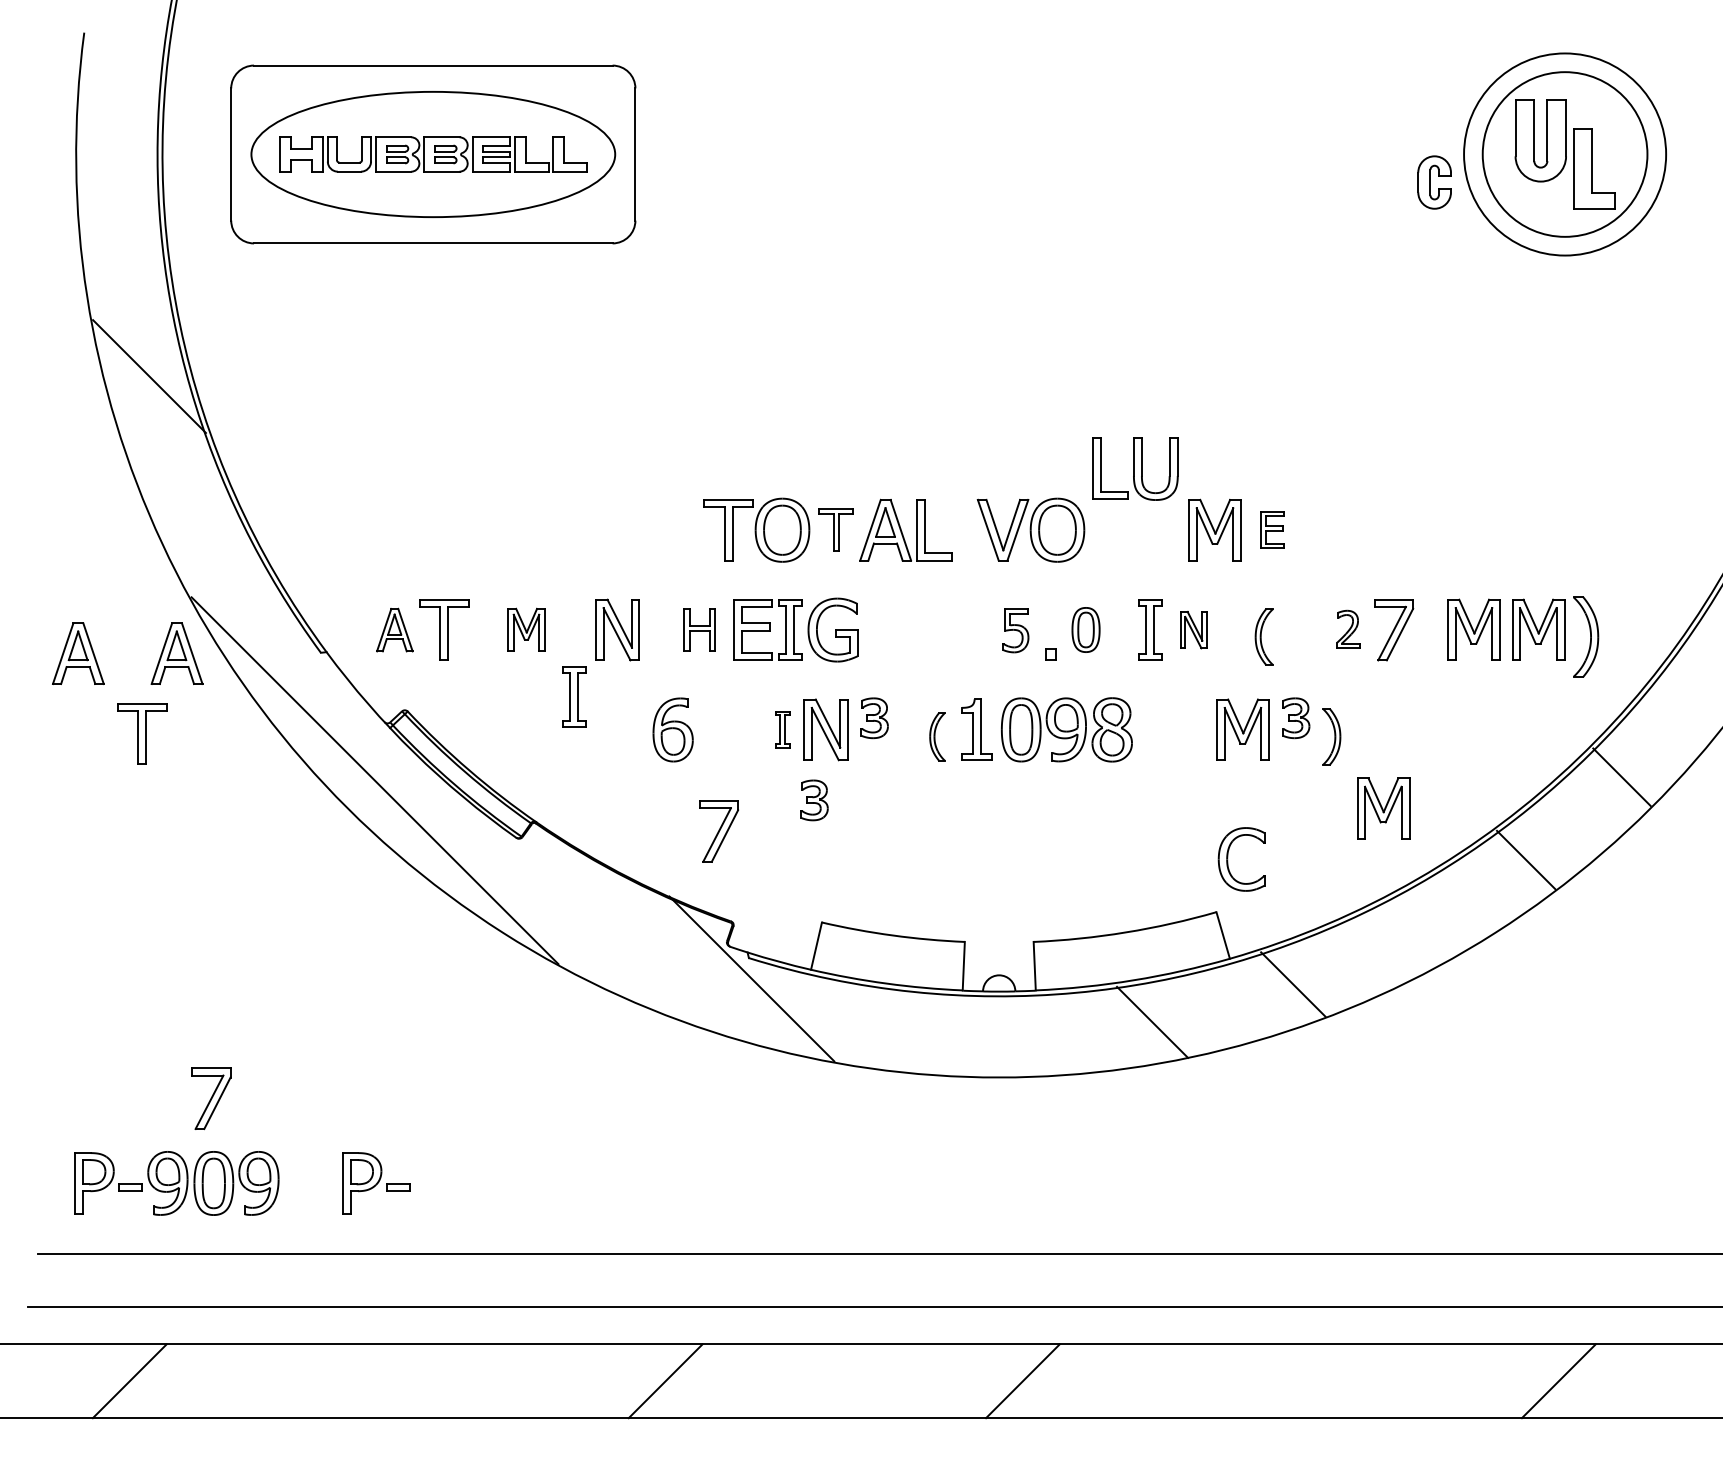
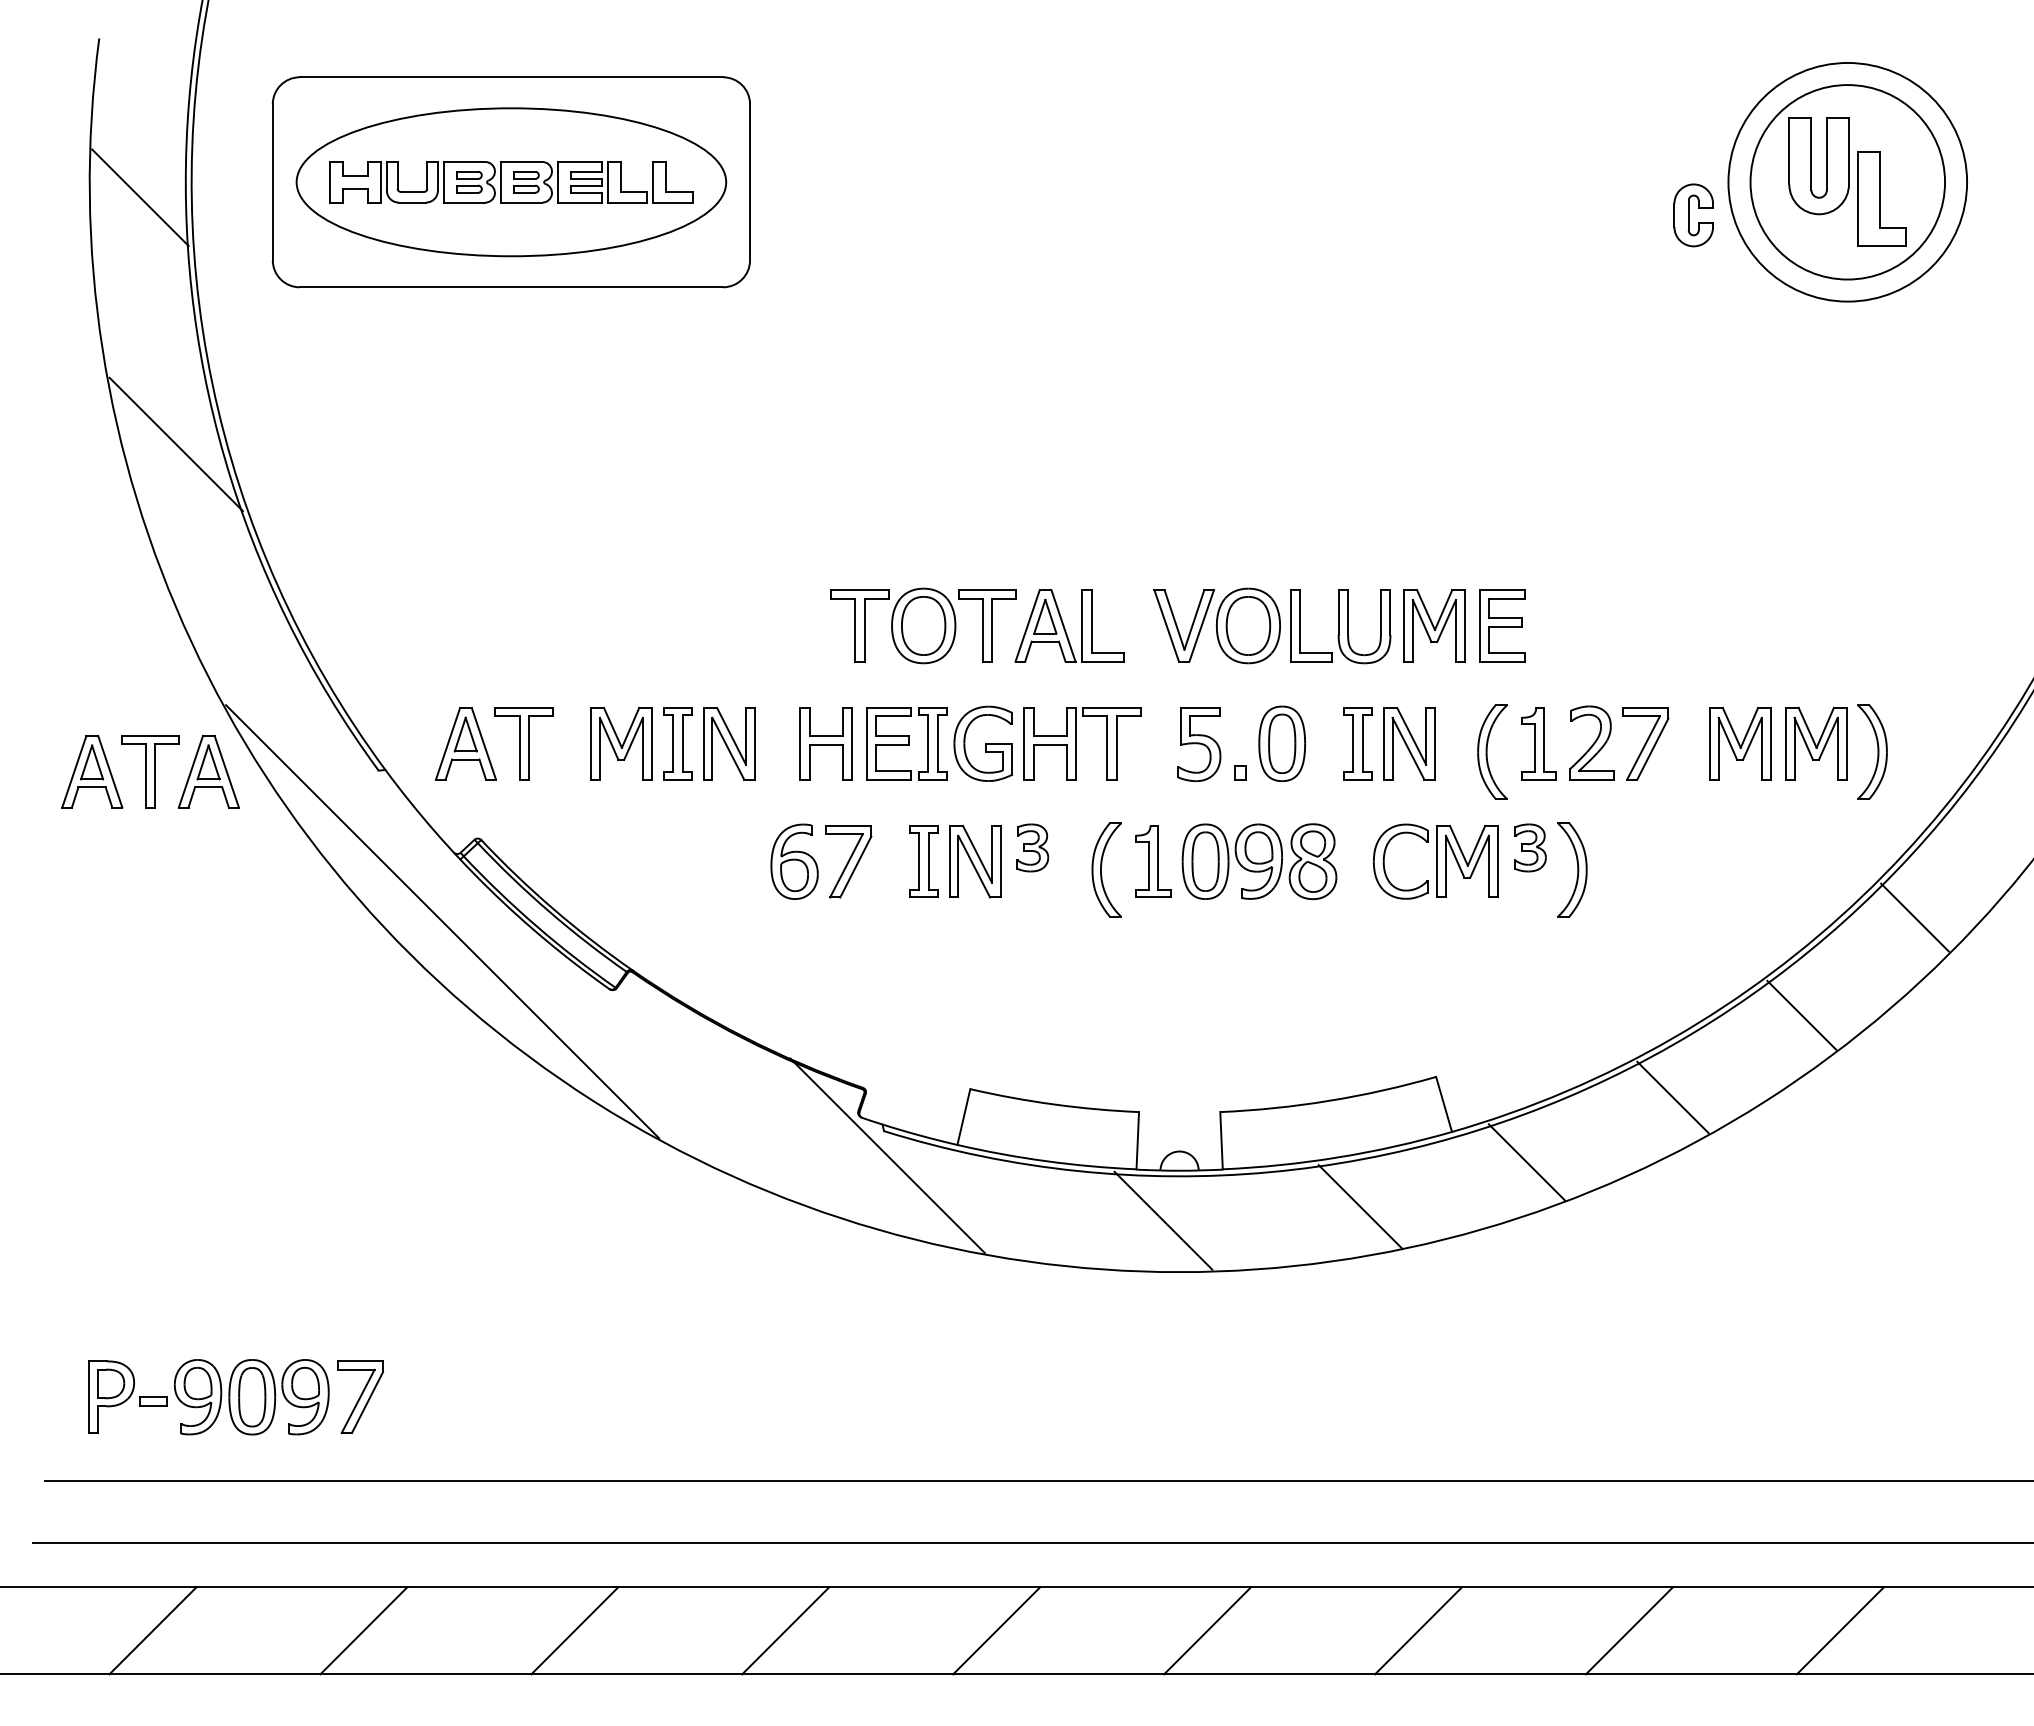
line: (119, 167) -> (140, 197), added
part: (1135, 468) -> (1340, 626), moved
part: (836, 529) -> (987, 625), size x1.43
part: (1272, 529) -> (1502, 625), size x1.67
part: (1348, 628) -> (1591, 742), size x1.67
part: (394, 629) -> (465, 743), size x1.43
part: (526, 629) -> (621, 743), size x1.43
part: (699, 629) -> (825, 743), size x1.43
part: (916, 629) -> (1082, 743), added
part: (1085, 629) -> (1281, 743), size x1.43
part: (1193, 629) -> (1409, 743), size x1.67
part: (1303, 629) -> (1538, 743), added
part: (1016, 630) -> (1199, 744), size x1.43
part: (1264, 636) -> (1492, 751), size x1.43
part: (573, 696) -> (677, 743), moved
part: (782, 729) -> (923, 861), size x1.67
part: (142, 733) -> (150, 771), moved
part: (937, 736) -> (1106, 869), size x1.67
part: (1331, 736) -> (1572, 869), size x1.43
part: (814, 800) -> (961, 944), removed
part: (1383, 808) -> (1633, 954), removed
part: (718, 831) -> (848, 861), moved
part: (1227, 859) -> (1384, 861), moved
line: (1416, 929) -> (1672, 1097), added
line: (985, 1033) -> (1163, 1220), added
part: (211, 1098) -> (360, 1396), moved
part: (375, 1182) -> (443, 1396), removed
line: (308, 1380) -> (363, 1630), added
line: (486, 1380) -> (574, 1630), added
line: (844, 1380) -> (996, 1630), added
line: (1201, 1380) -> (1418, 1630), added
line: (1379, 1380) -> (1628, 1630), added

